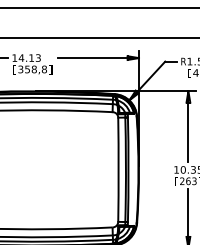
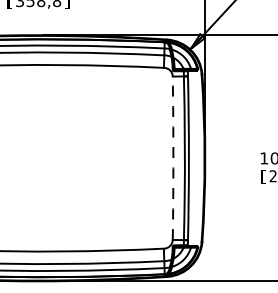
arc: (118, 169) -> (173, 157), solid -> dashed

